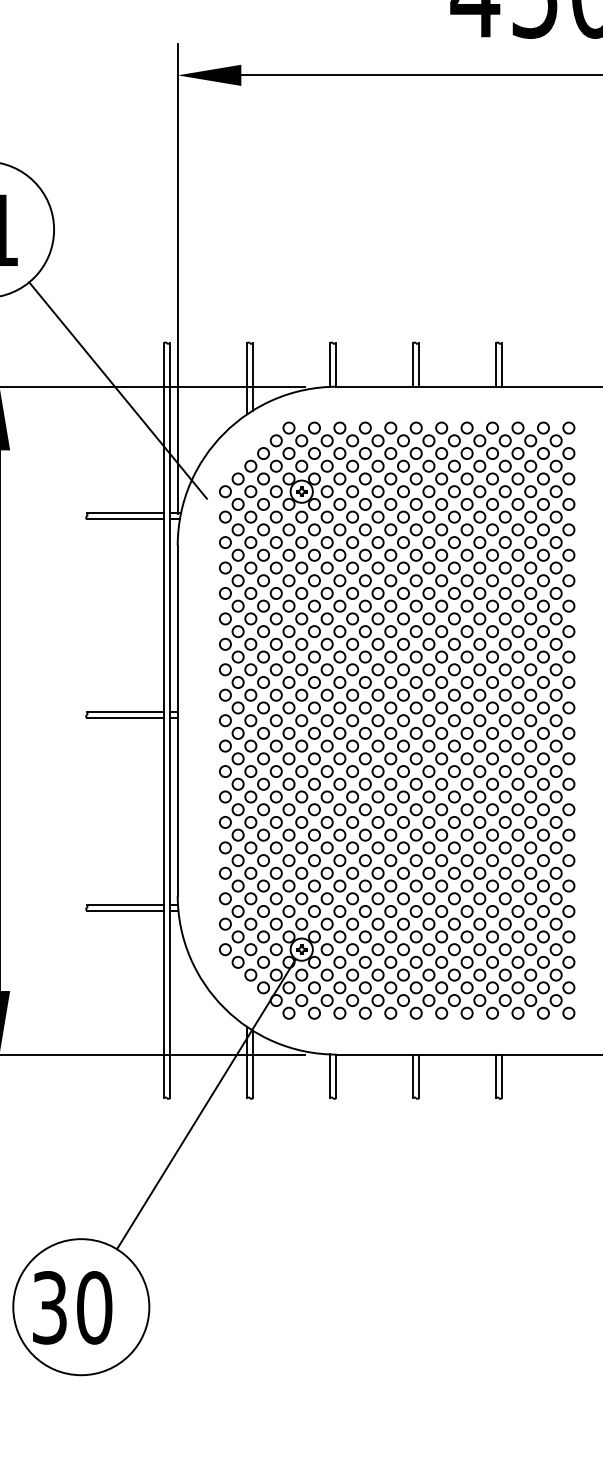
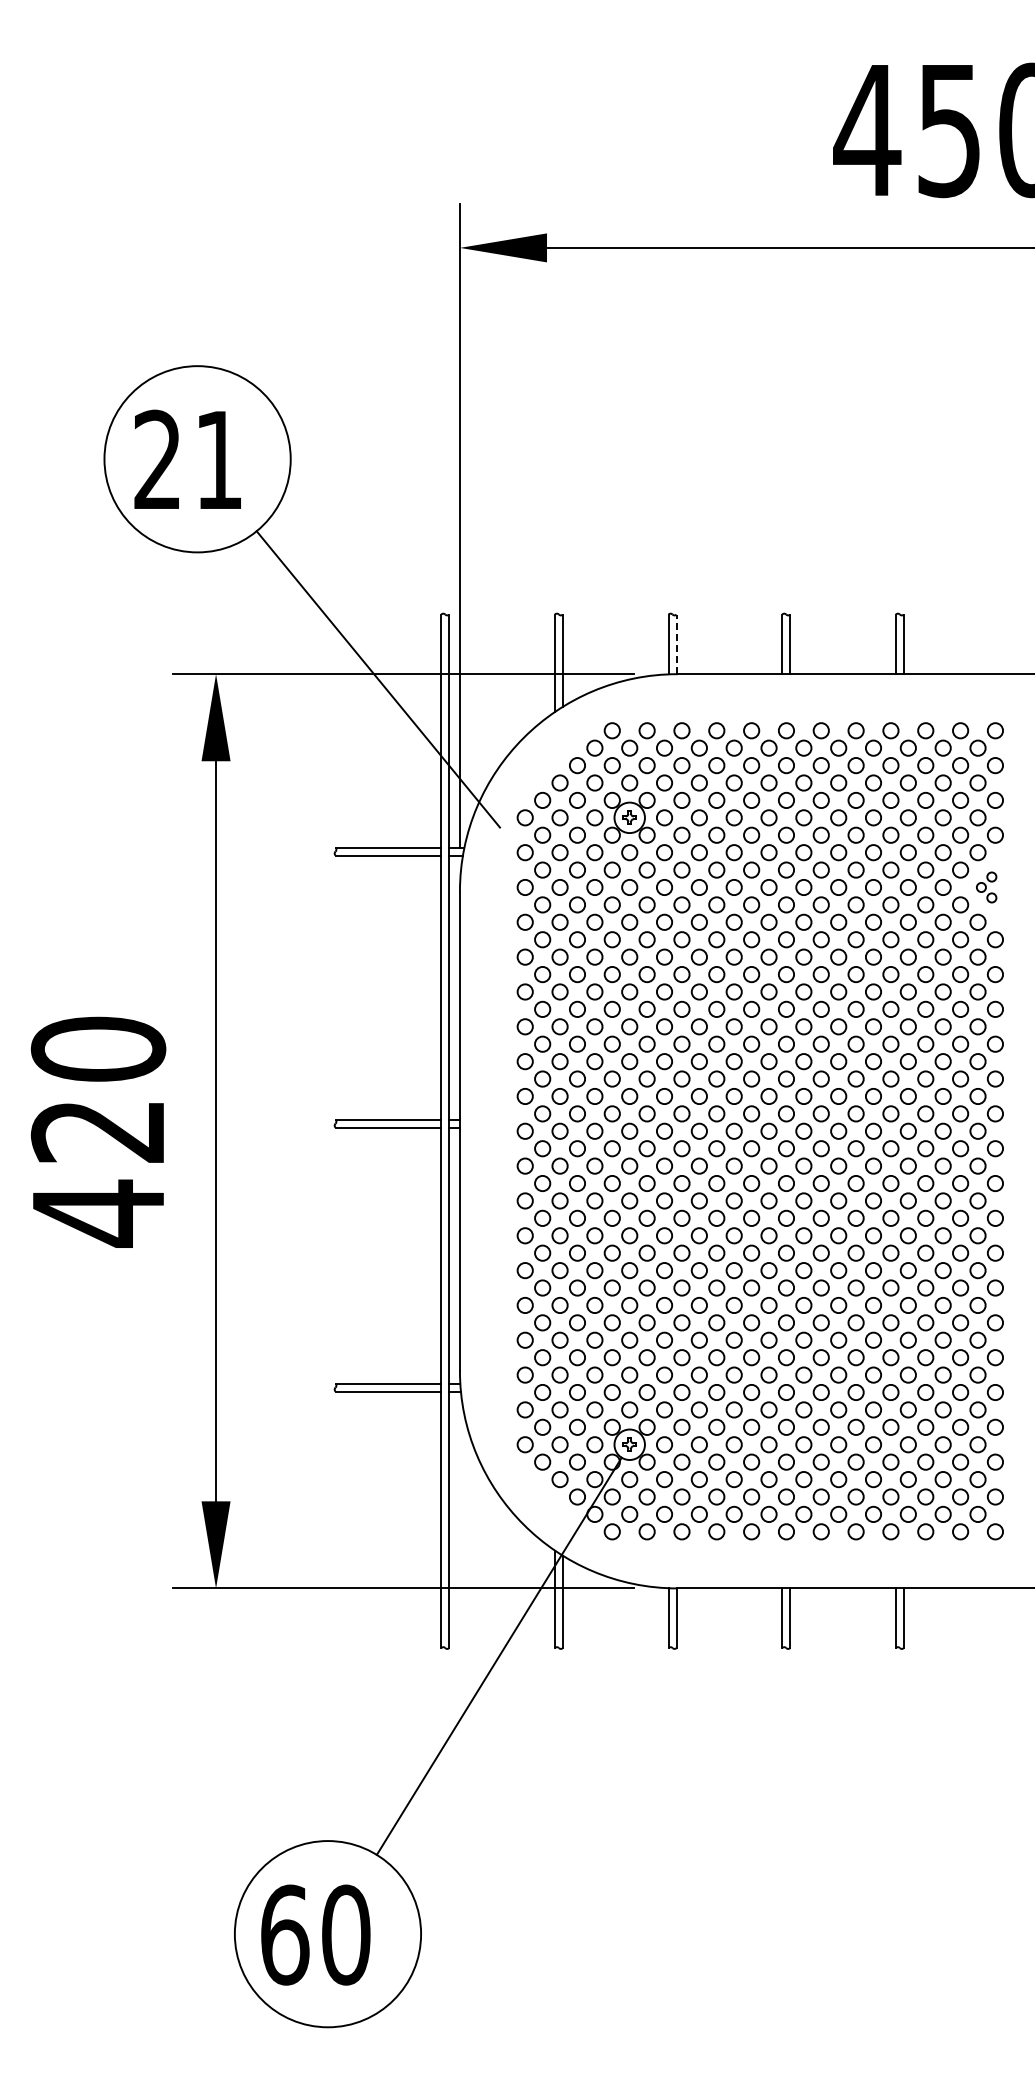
line: (335, 365) -> (676, 644), solid -> dashed
part: (562, 542) -> (986, 887), size x0.6
text: (50, 1307) -> (285, 1934), 30 -> 60

